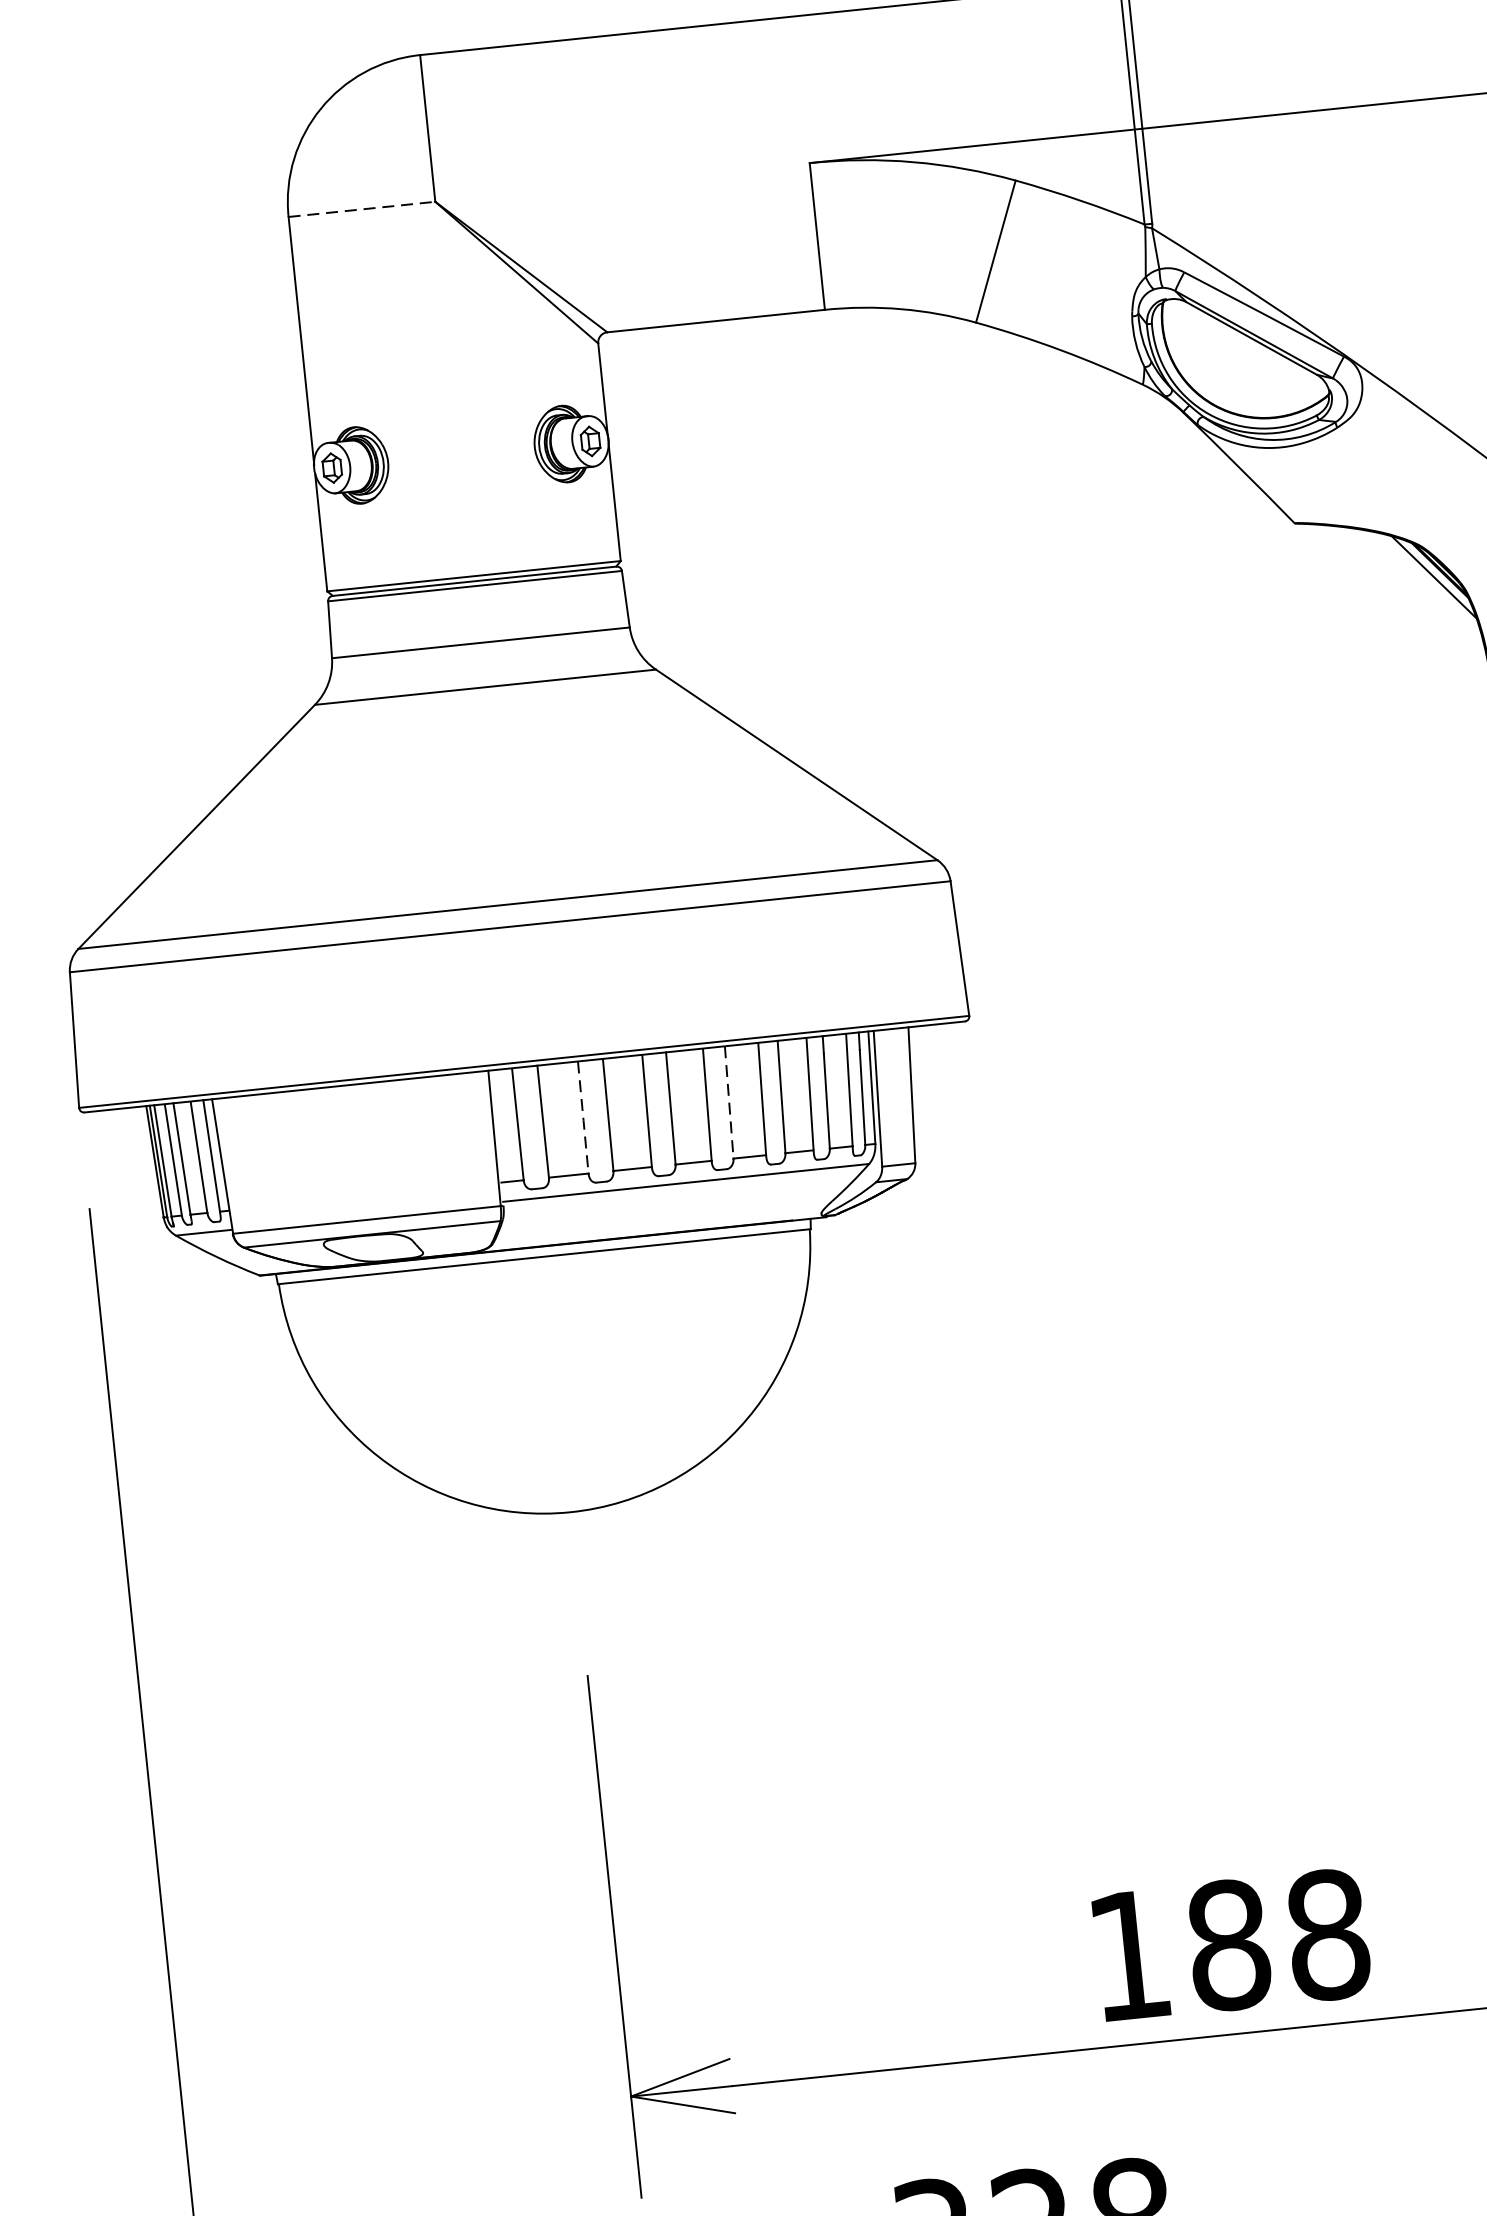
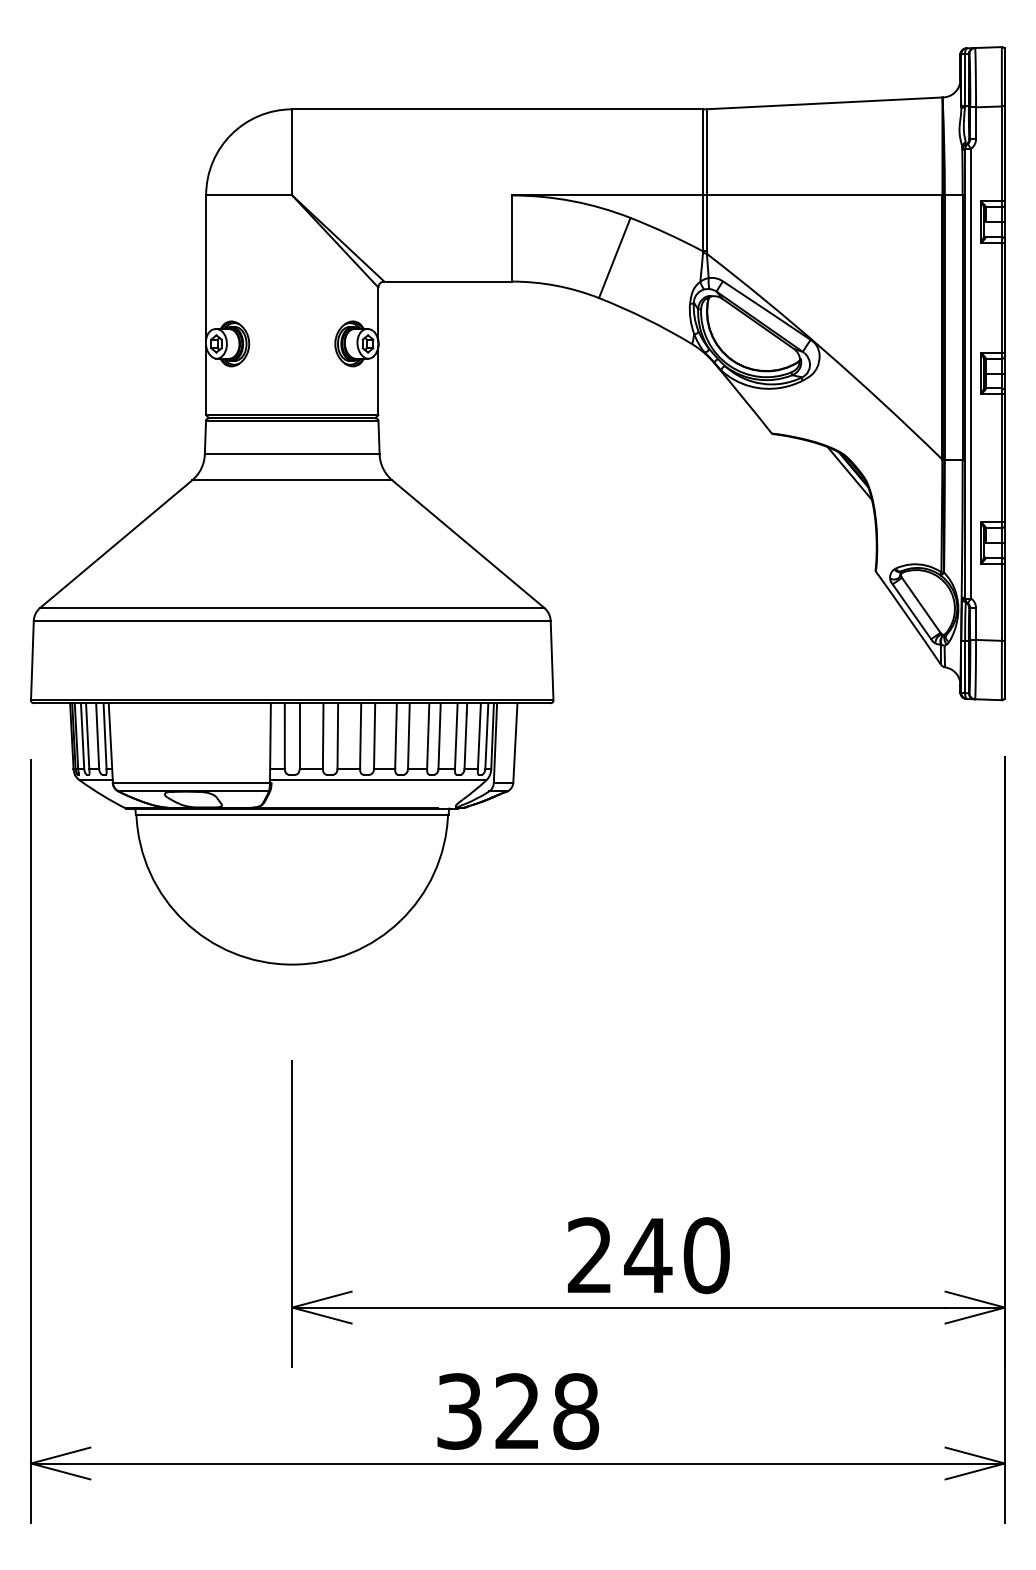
line: (362, 209) -> (249, 195), dashed -> solid
line: (728, 1103) -> (408, 736), dashed -> solid
line: (583, 1119) -> (323, 737), dashed -> solid
text: (1228, 1945) -> (648, 1255), 188 -> 240

